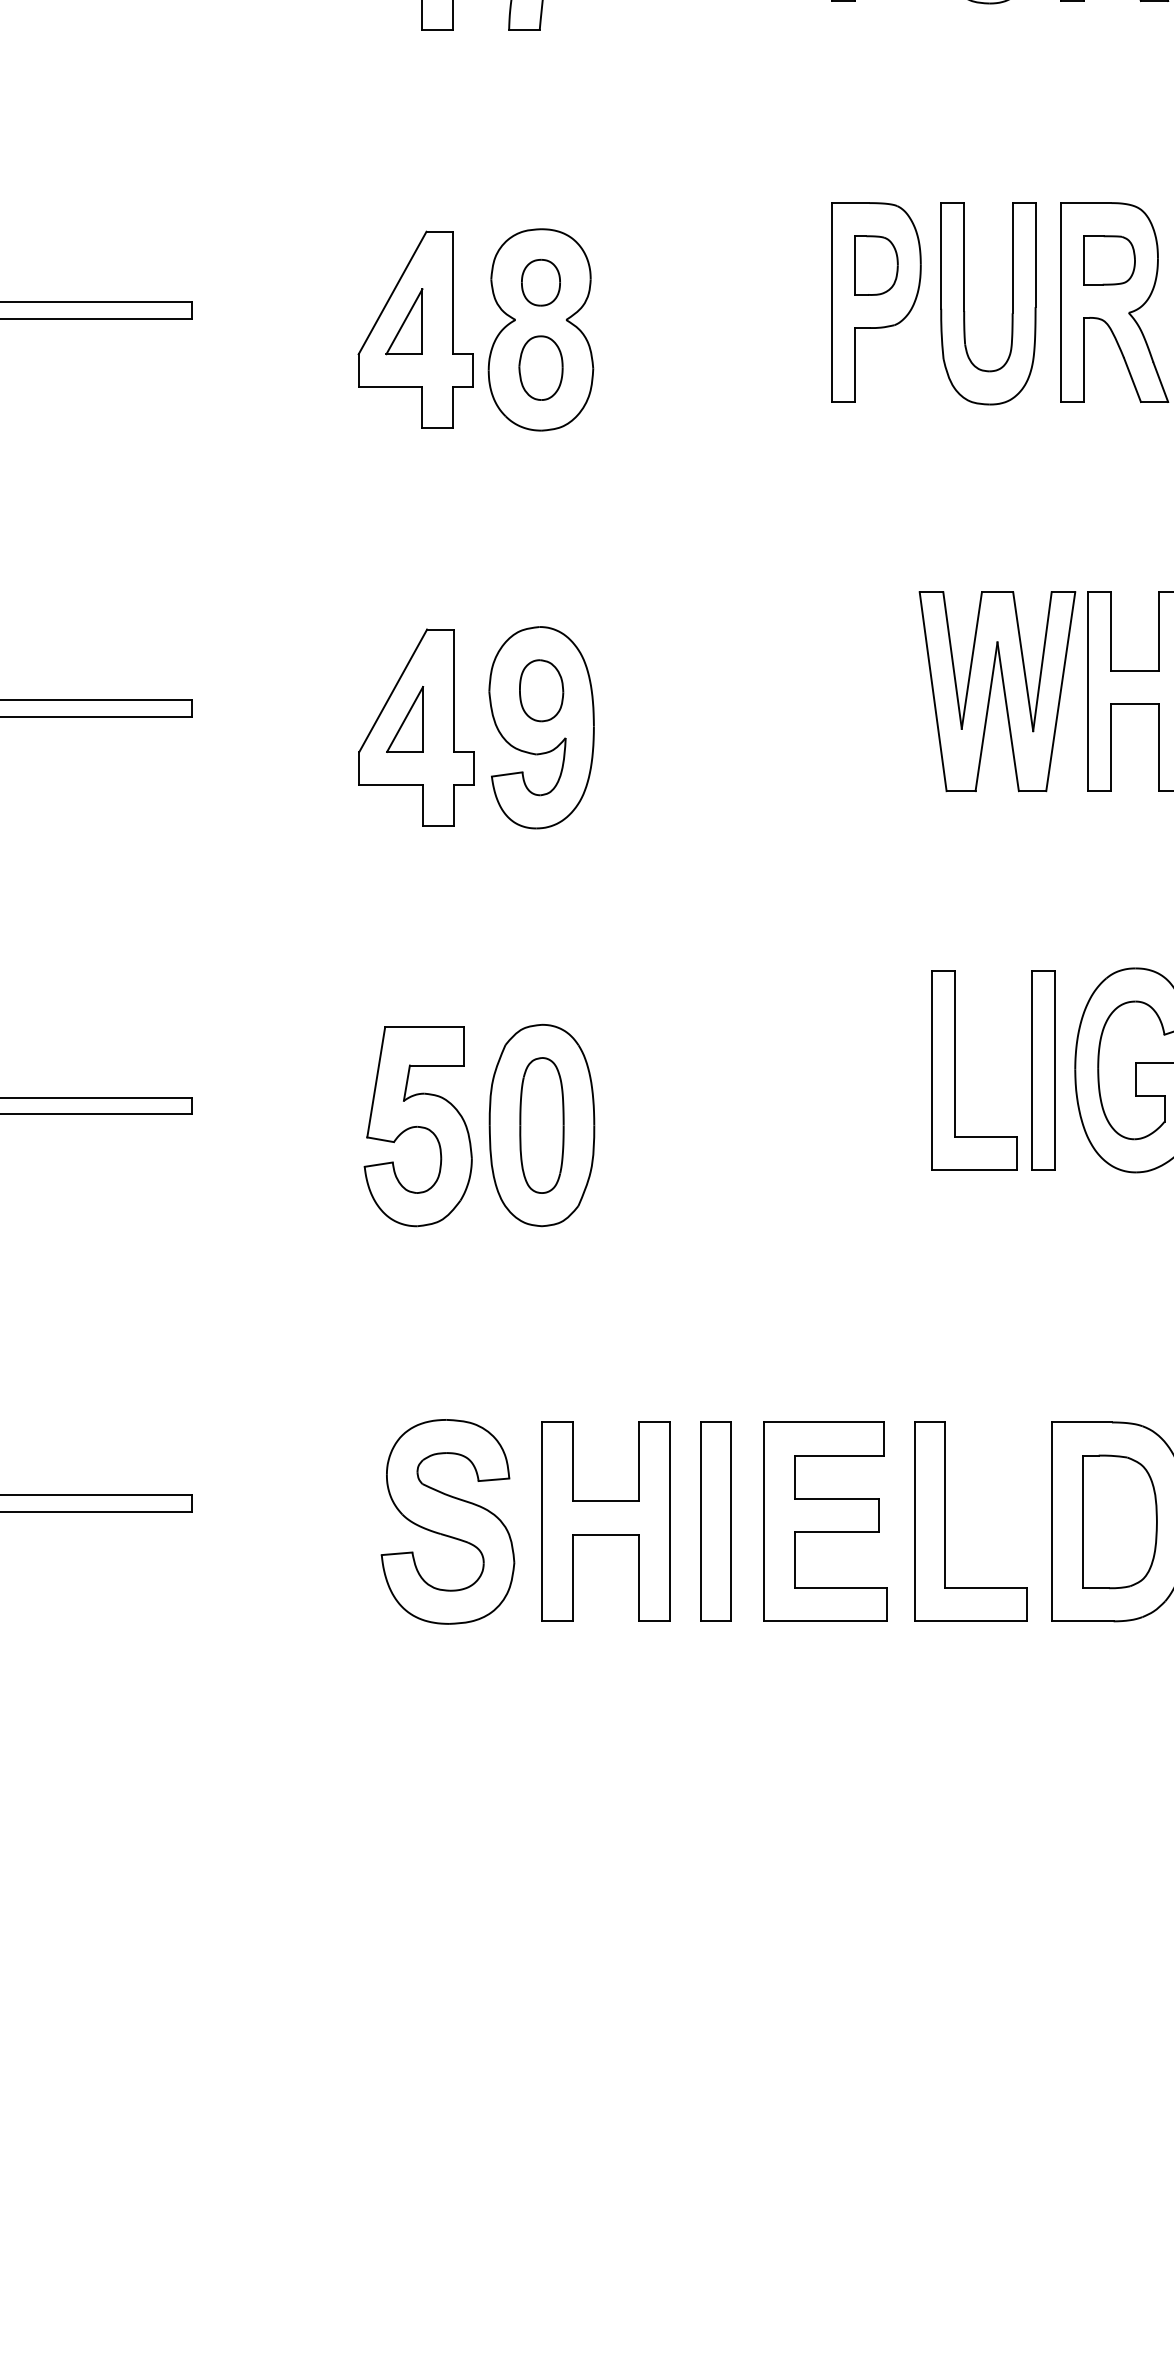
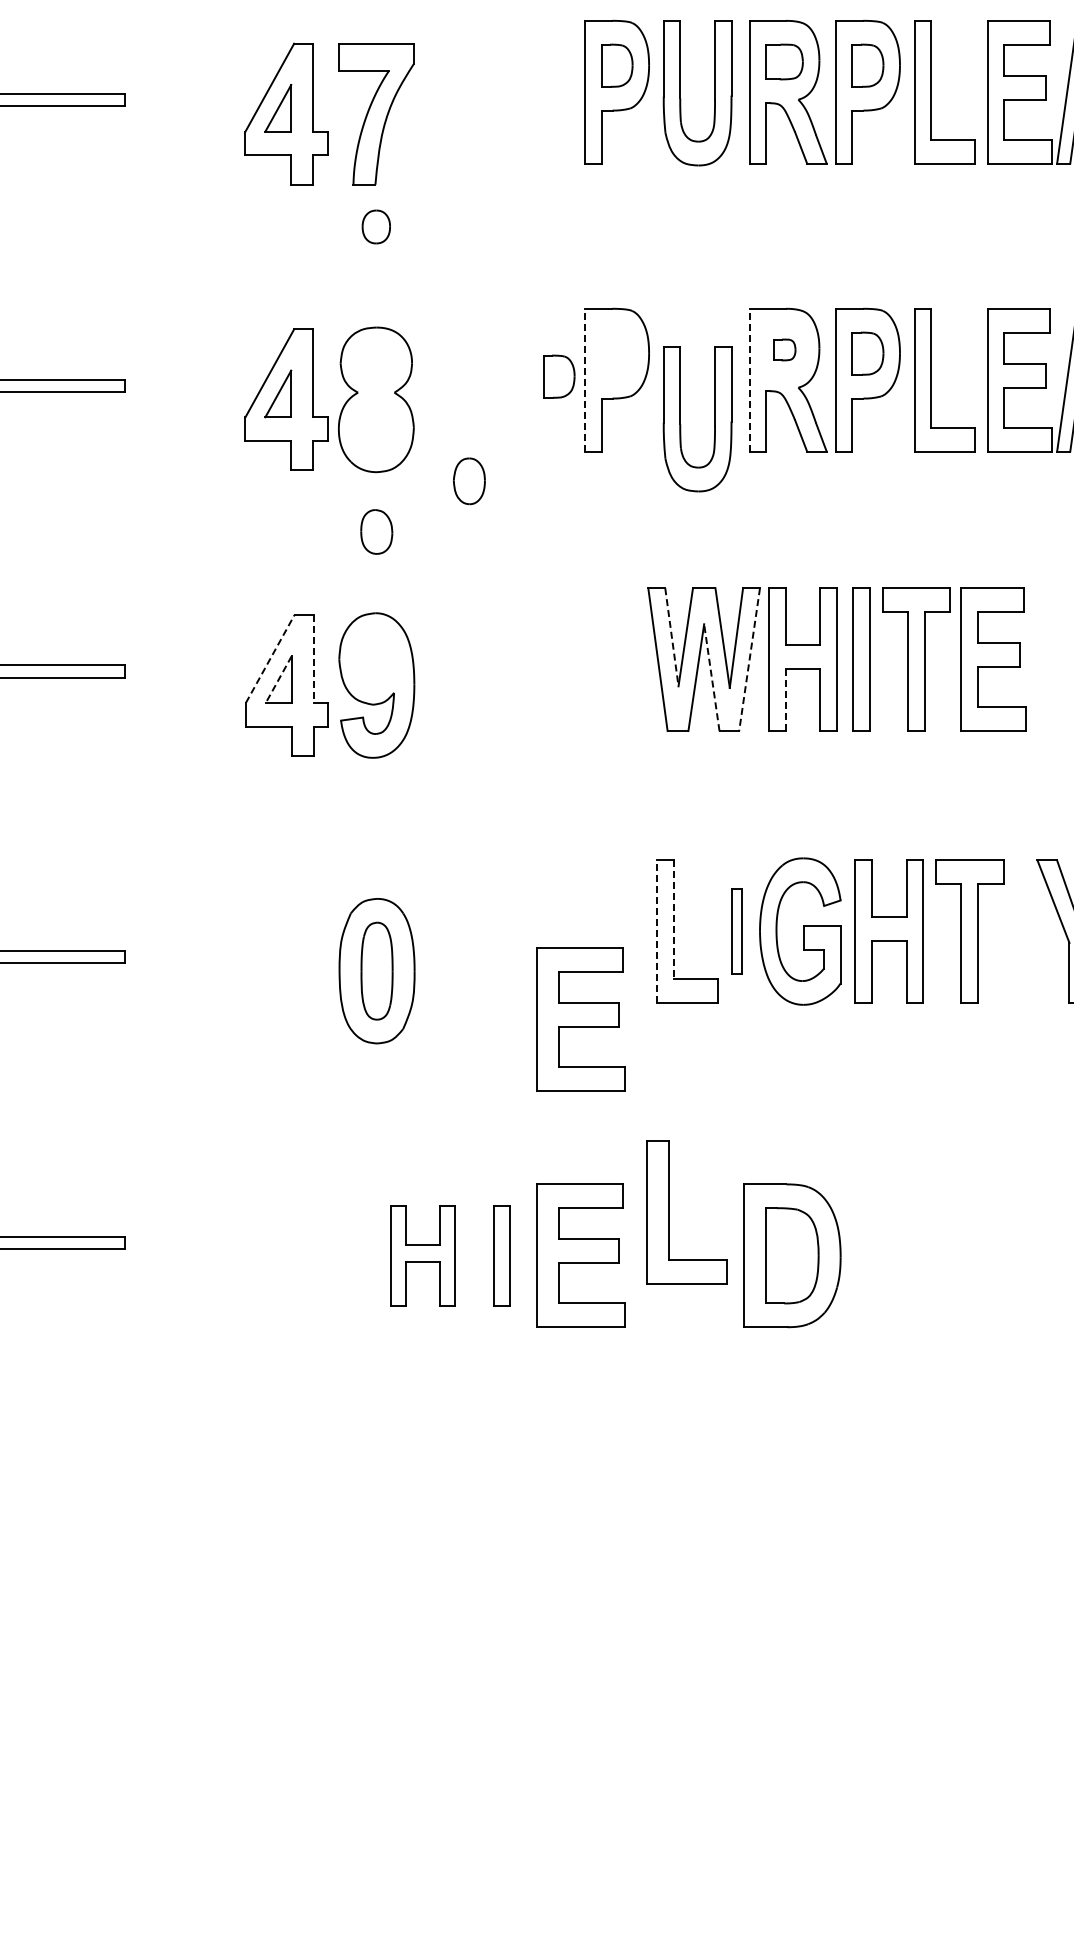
part: (1109, 259) -> (784, 349), size x0.6
part: (876, 265) -> (559, 376), moved
part: (539, 282) -> (375, 226), moved
line: (832, 301) -> (585, 379), solid -> dashed
line: (1060, 301) -> (749, 379), solid -> dashed
part: (965, 311) -> (681, 424), moved
part: (541, 368) -> (469, 481), moved
line: (952, 660) -> (671, 637), solid -> dashed
line: (393, 690) -> (270, 658), solid -> dashed
line: (453, 690) -> (313, 658), solid -> dashed
part: (541, 690) -> (376, 531), moved
line: (1060, 692) -> (749, 660), solid -> dashed
line: (1007, 716) -> (711, 677), solid -> dashed
line: (404, 719) -> (278, 679), solid -> dashed
line: (1110, 748) -> (785, 700), solid -> dashed
line: (954, 1053) -> (673, 919), solid -> dashed
line: (932, 1070) -> (657, 931), solid -> dashed
part: (1042, 1070) -> (736, 931), size x0.6
part: (417, 1125) -> (287, 971), removed
part: (825, 1192) -> (580, 1019), added
part: (447, 1521) -> (309, 1255), removed
part: (605, 1521) -> (422, 1255), size x0.7
part: (715, 1521) -> (501, 1255), size x0.7
part: (946, 1521) -> (669, 1212), moved

